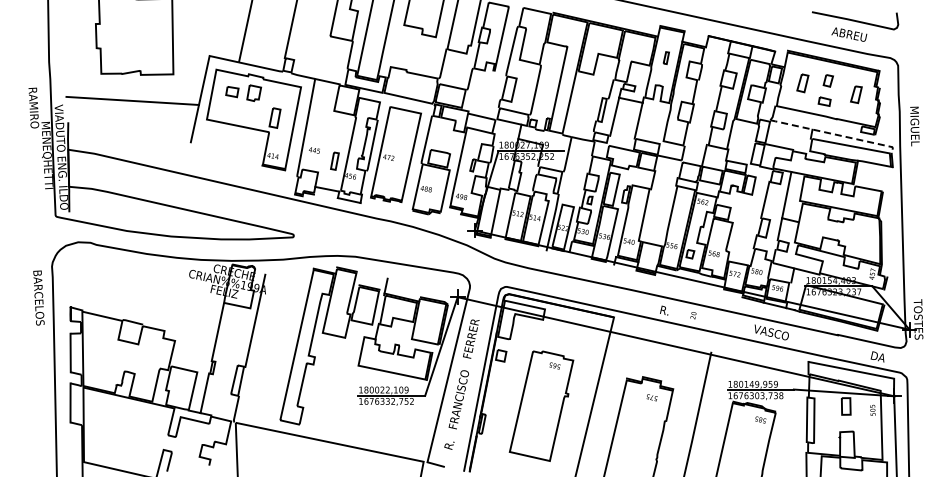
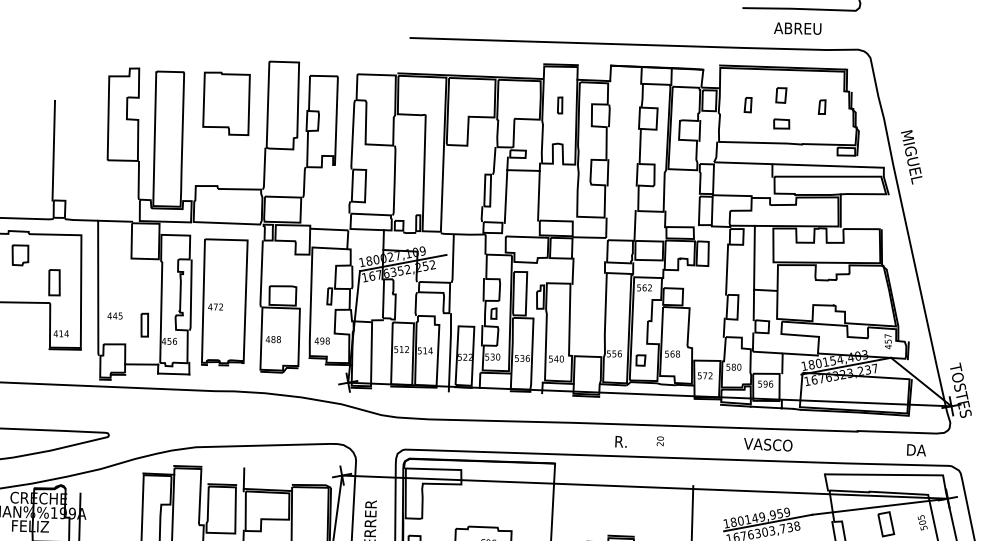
part: (802, 83) -> (747, 105), size x0.62
part: (856, 95) -> (822, 107), size x0.62
text: (914, 126) -> (911, 157), moved
line: (835, 134) -> (804, 165), dashed -> solid

